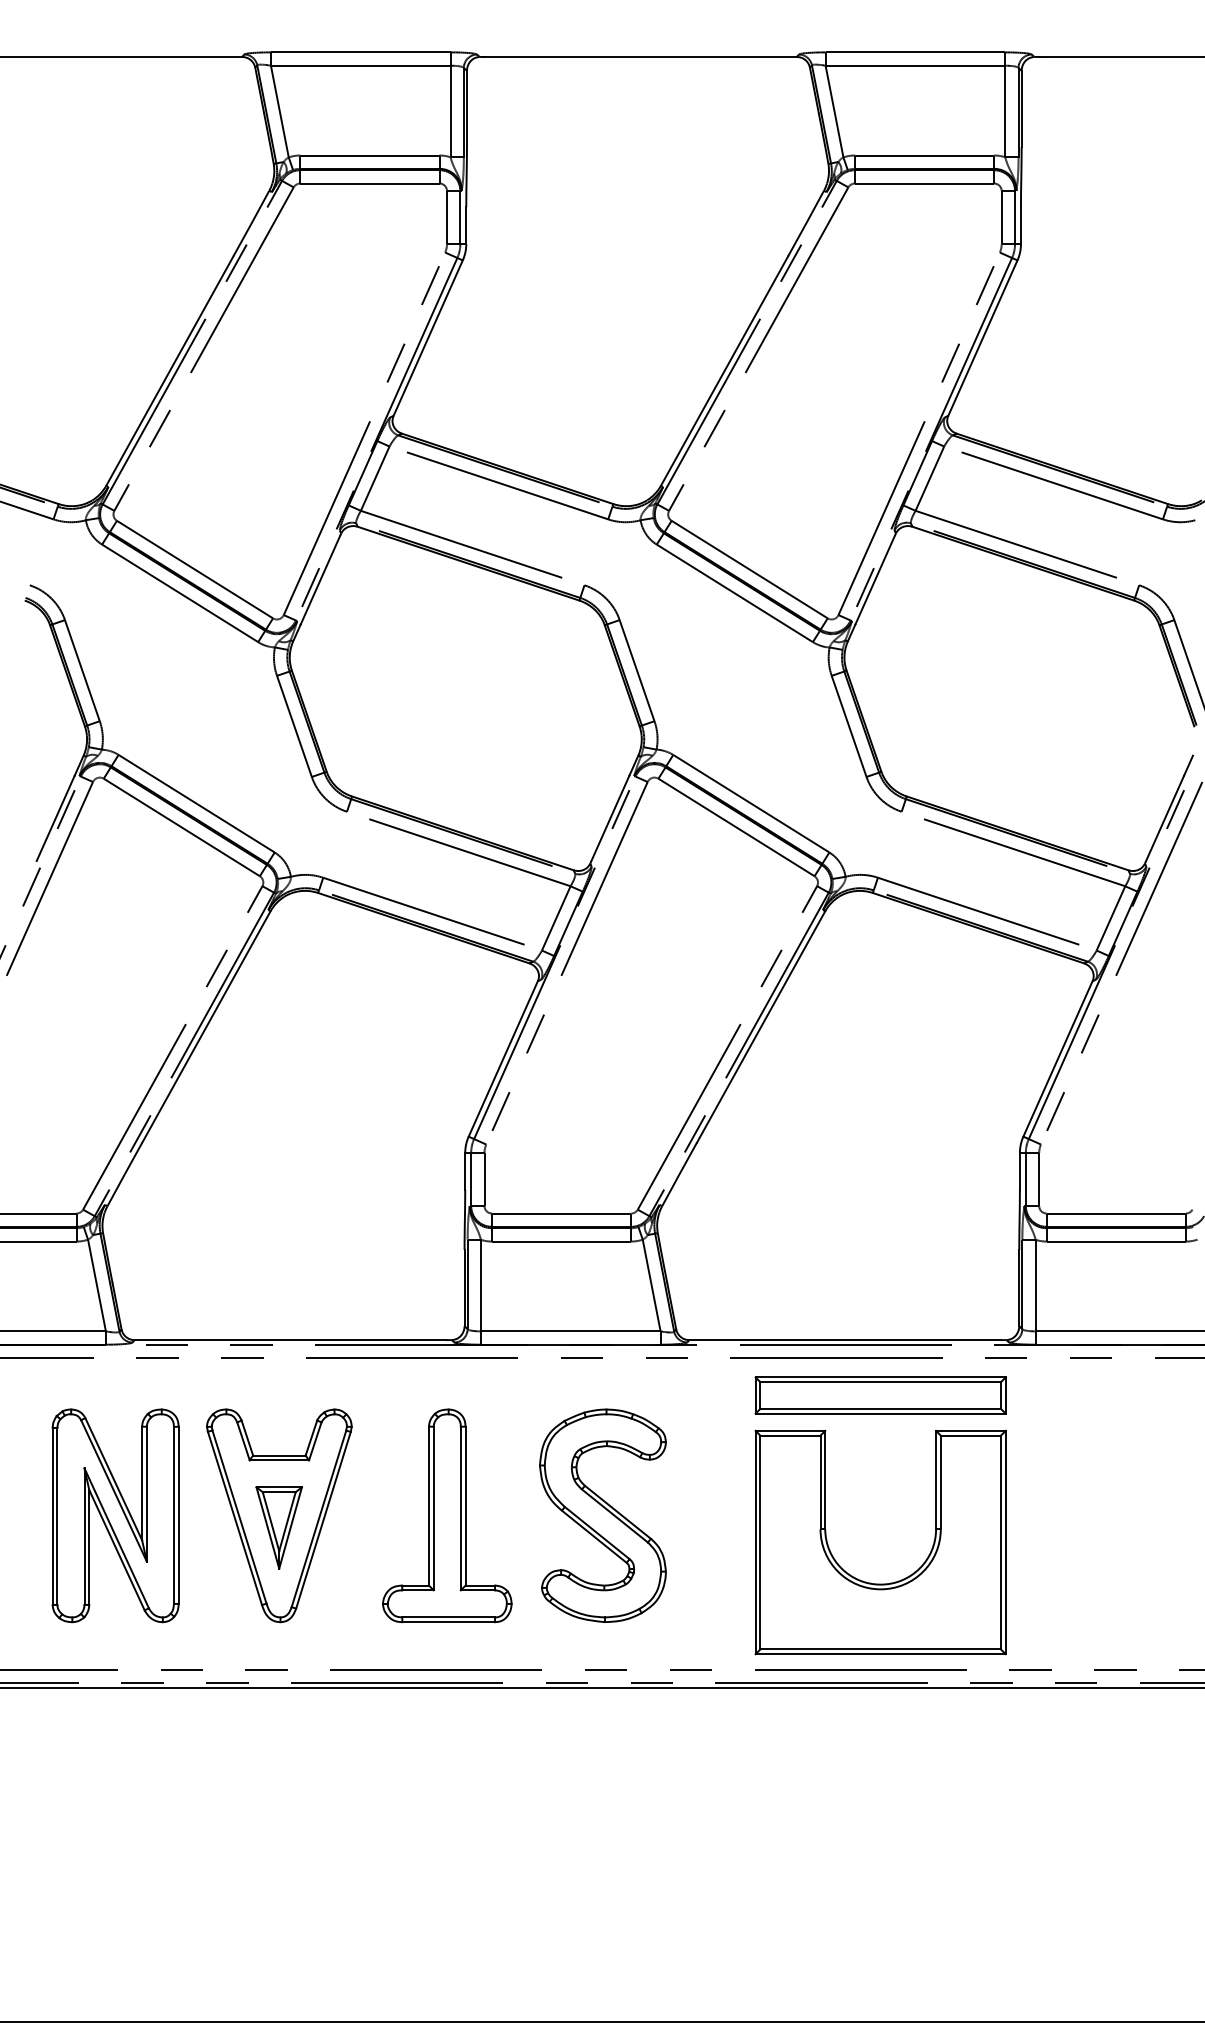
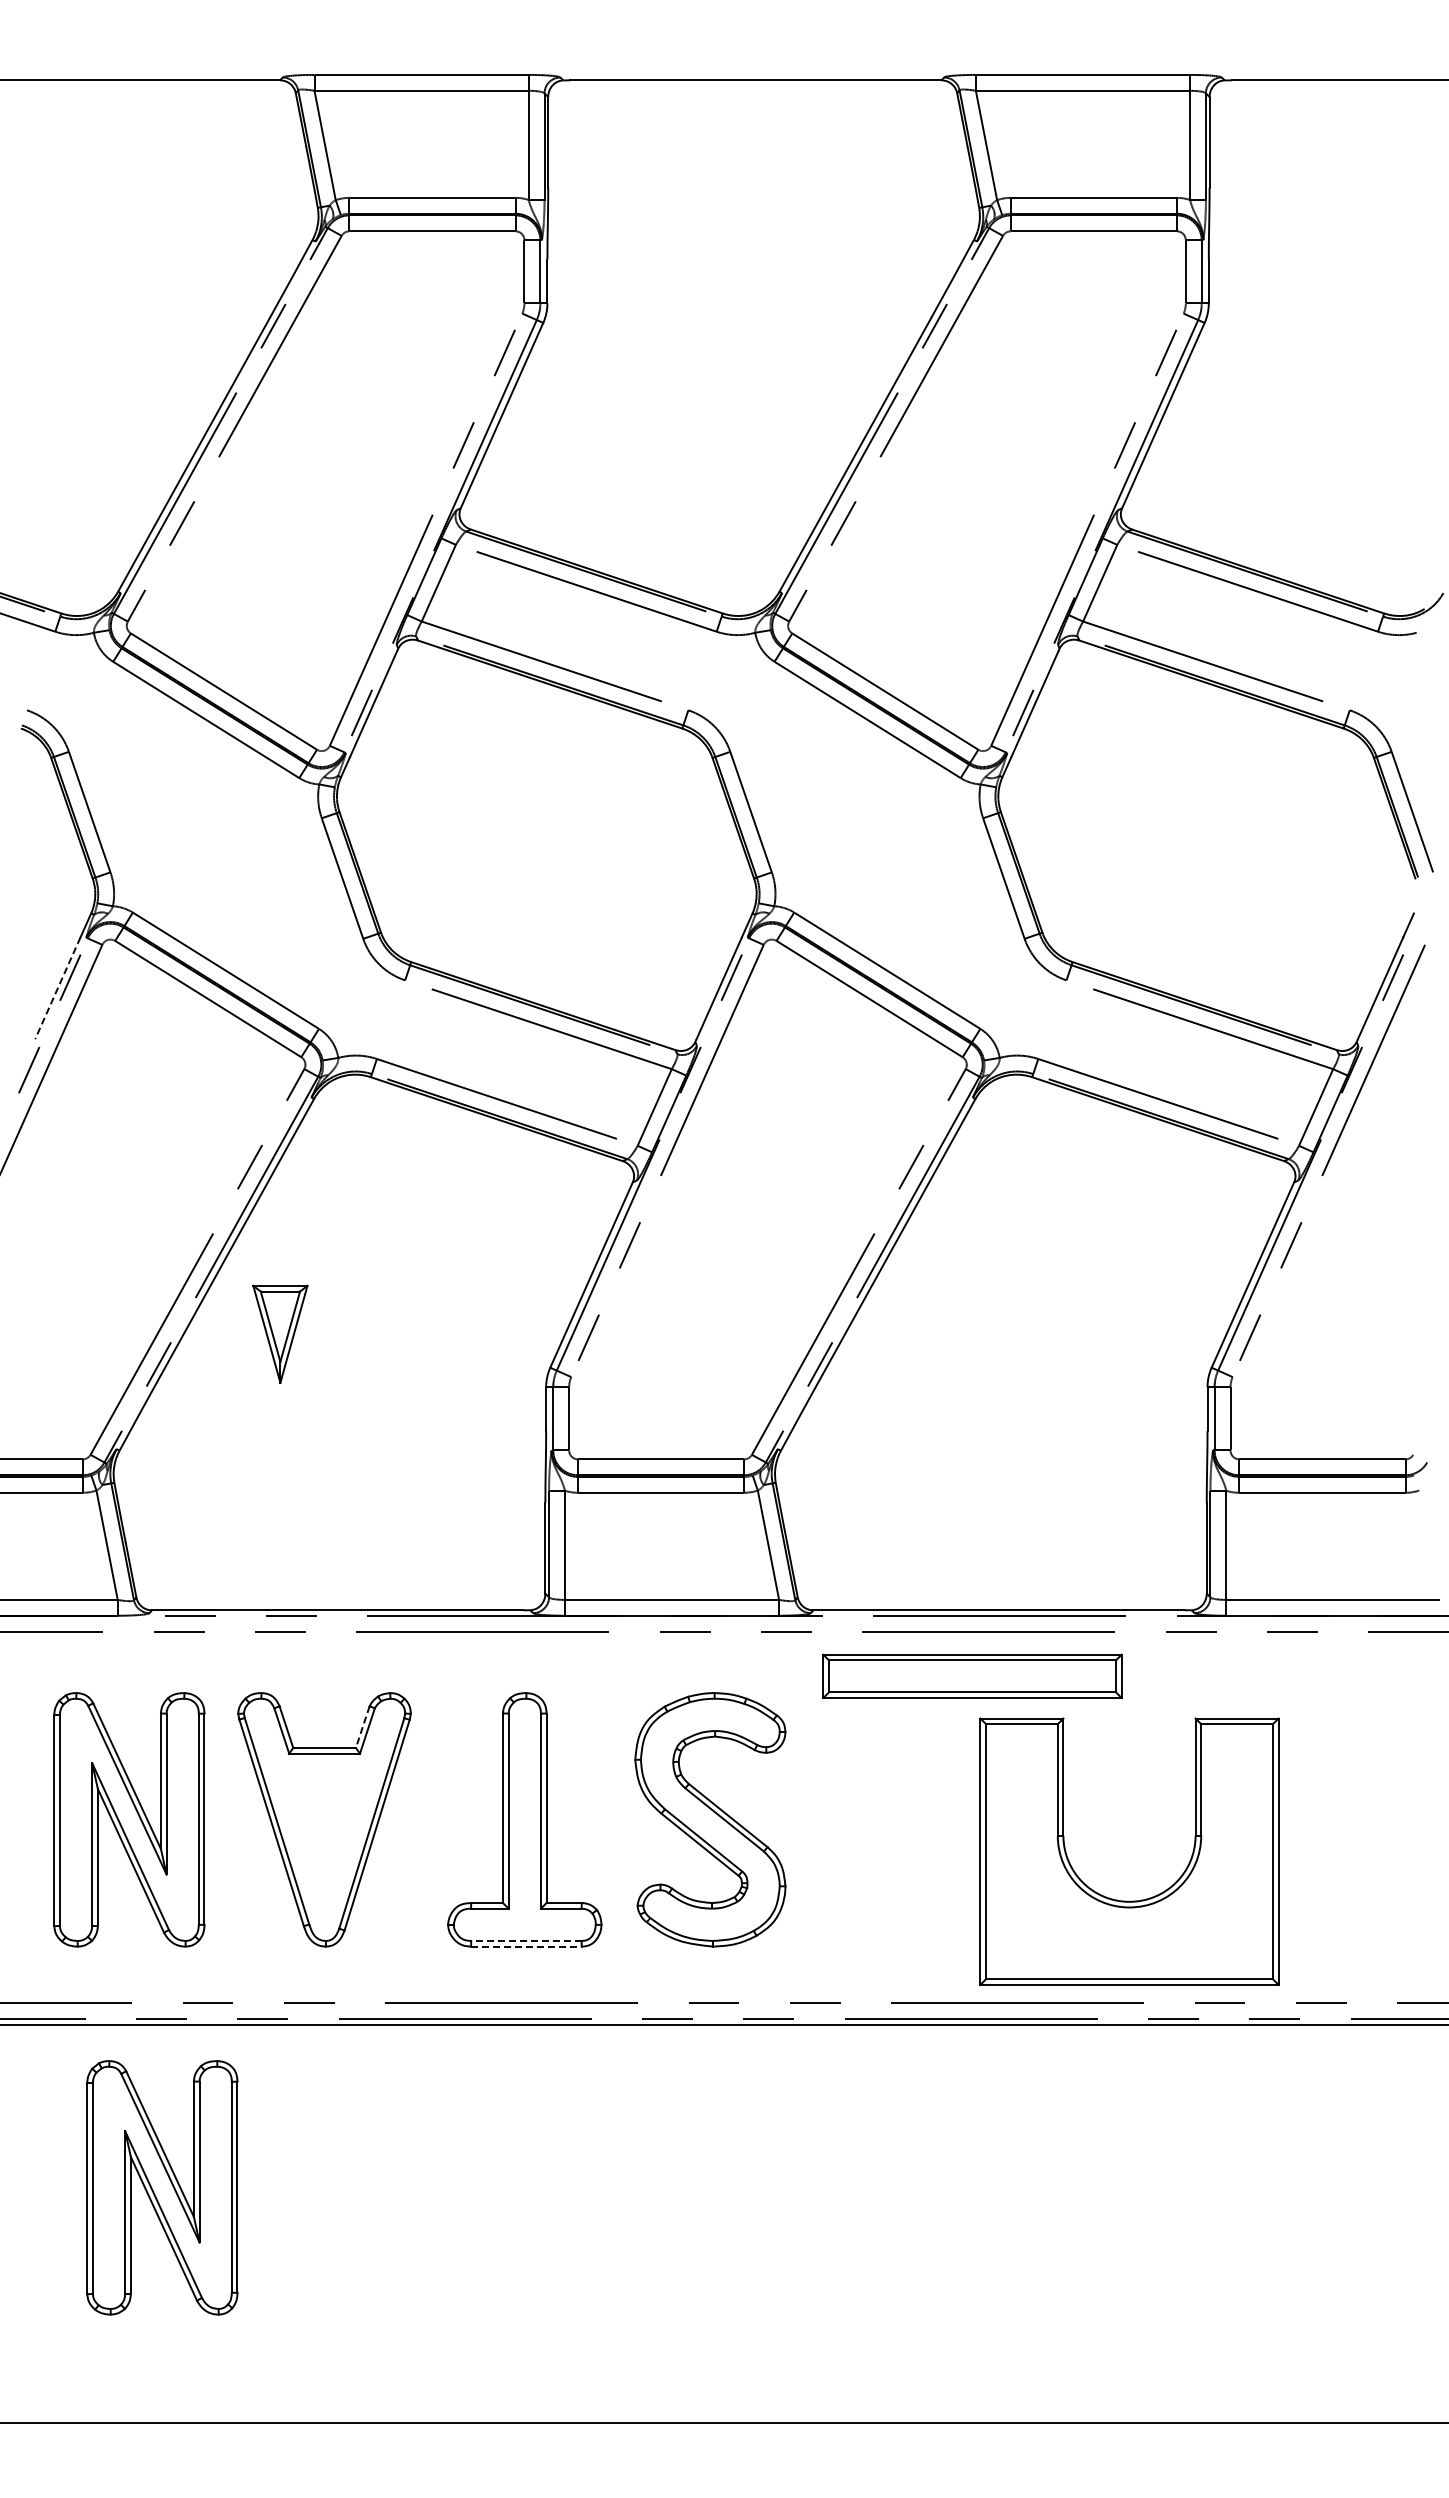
line: (55, 818) -> (57, 988), solid -> dashed
part: (880, 1394) -> (972, 1675), moved
line: (311, 1438) -> (362, 1727), solid -> dashed
part: (279, 1527) -> (280, 1333), moved
part: (879, 1583) -> (1128, 1900), moved
line: (447, 1617) -> (525, 1940), solid -> dashed
line: (448, 1622) -> (526, 1946), solid -> dashed
part: (143, 1824) -> (162, 2187), added

